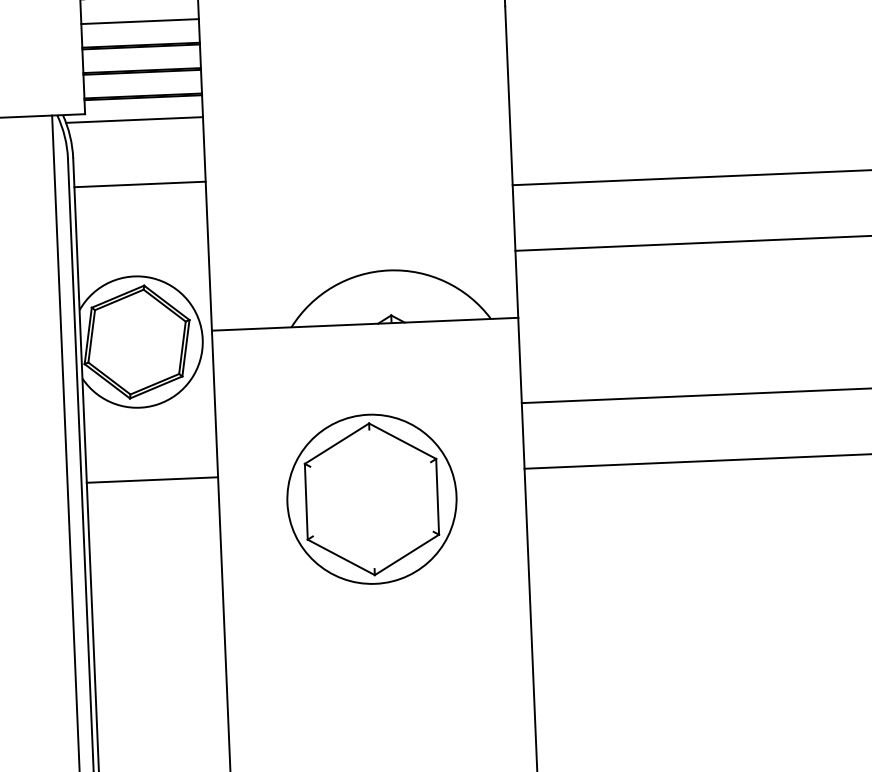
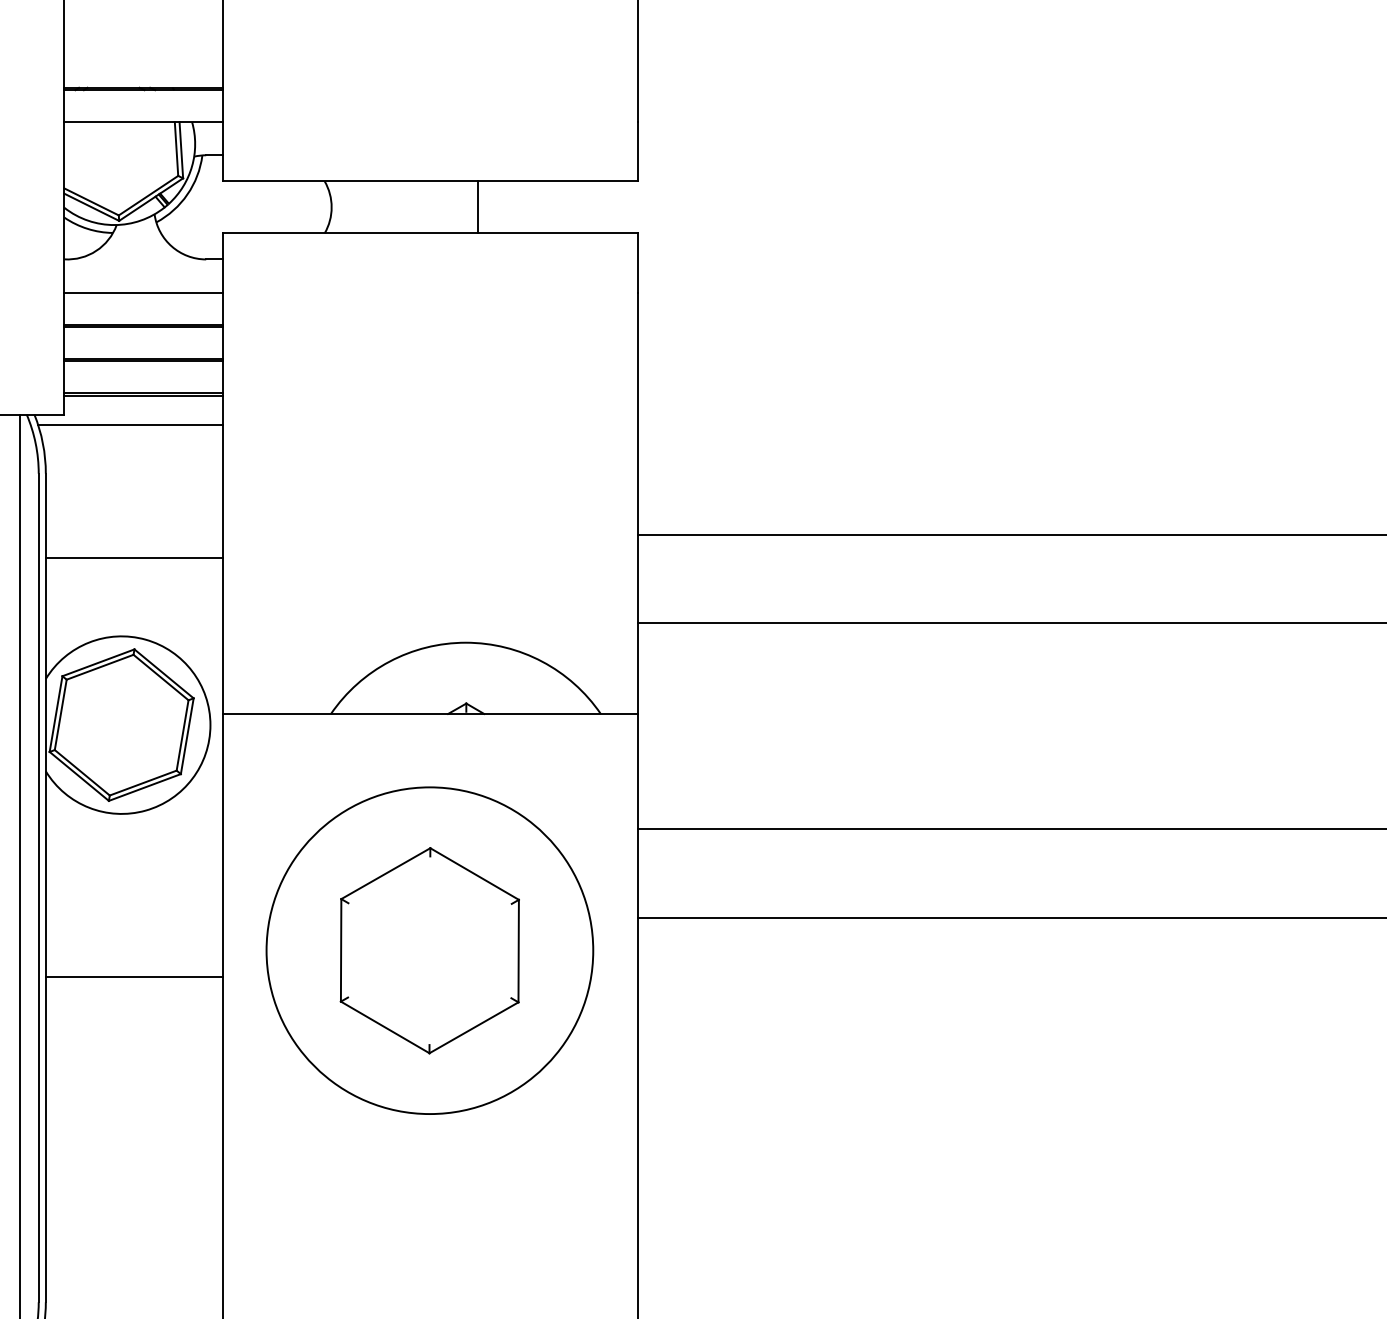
line: (139, 184) -> (134, 558), moved
line: (152, 480) -> (134, 977), moved
circle: (371, 499) -> (429, 950), size x1.43

